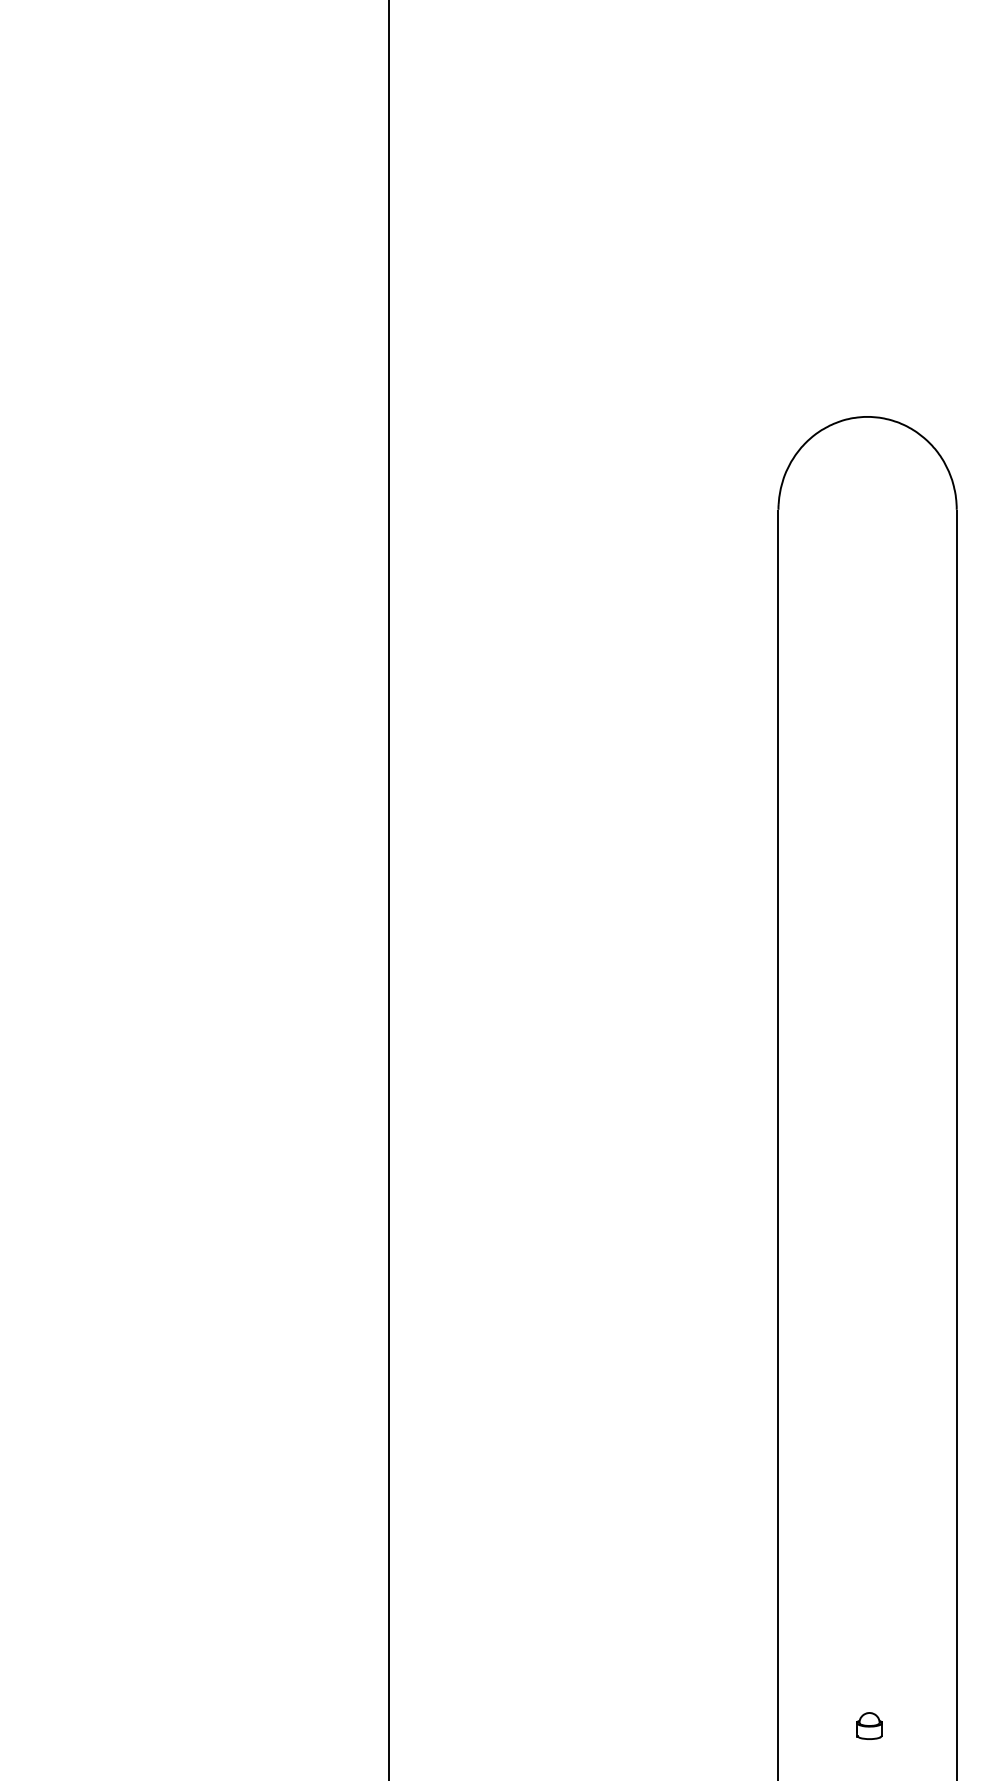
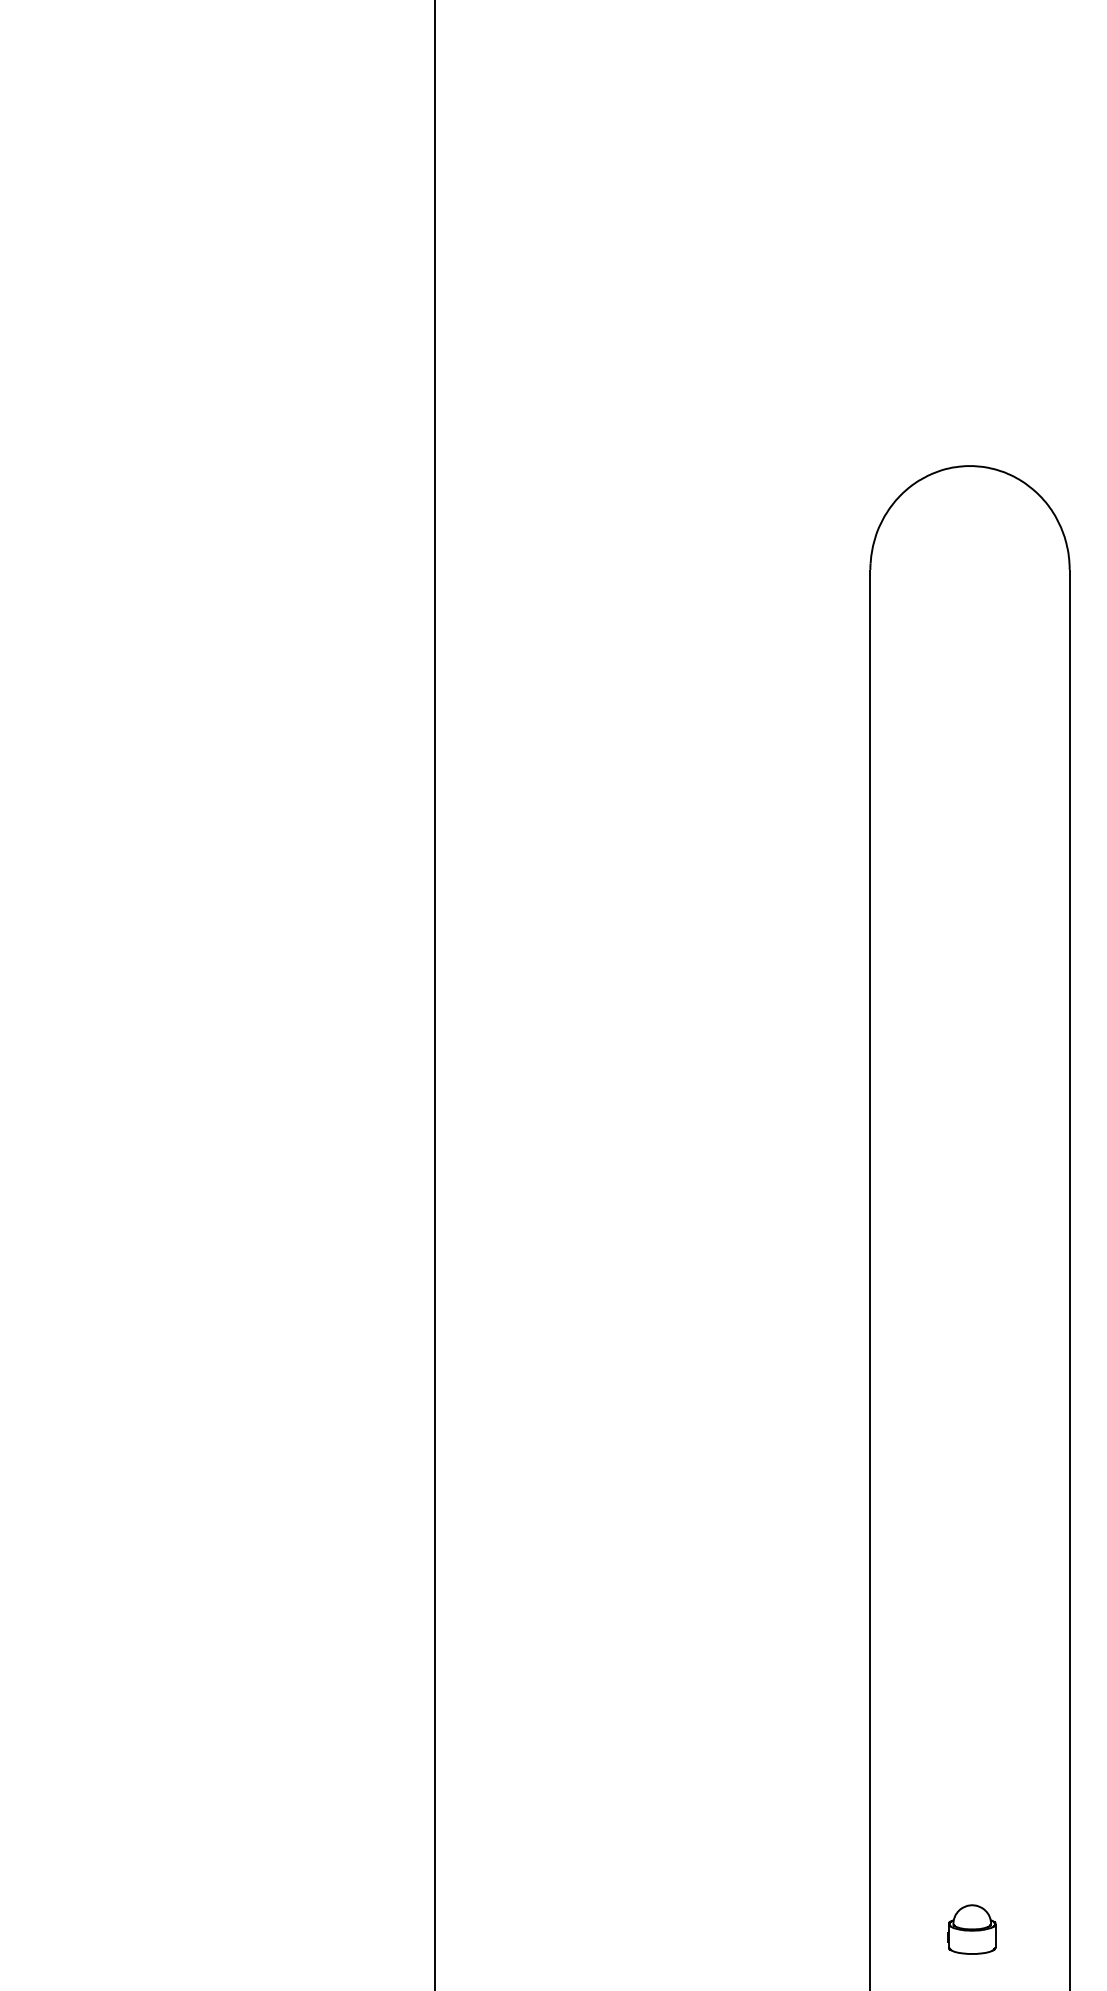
part: (869, 1725) -> (972, 1928), size x1.67

